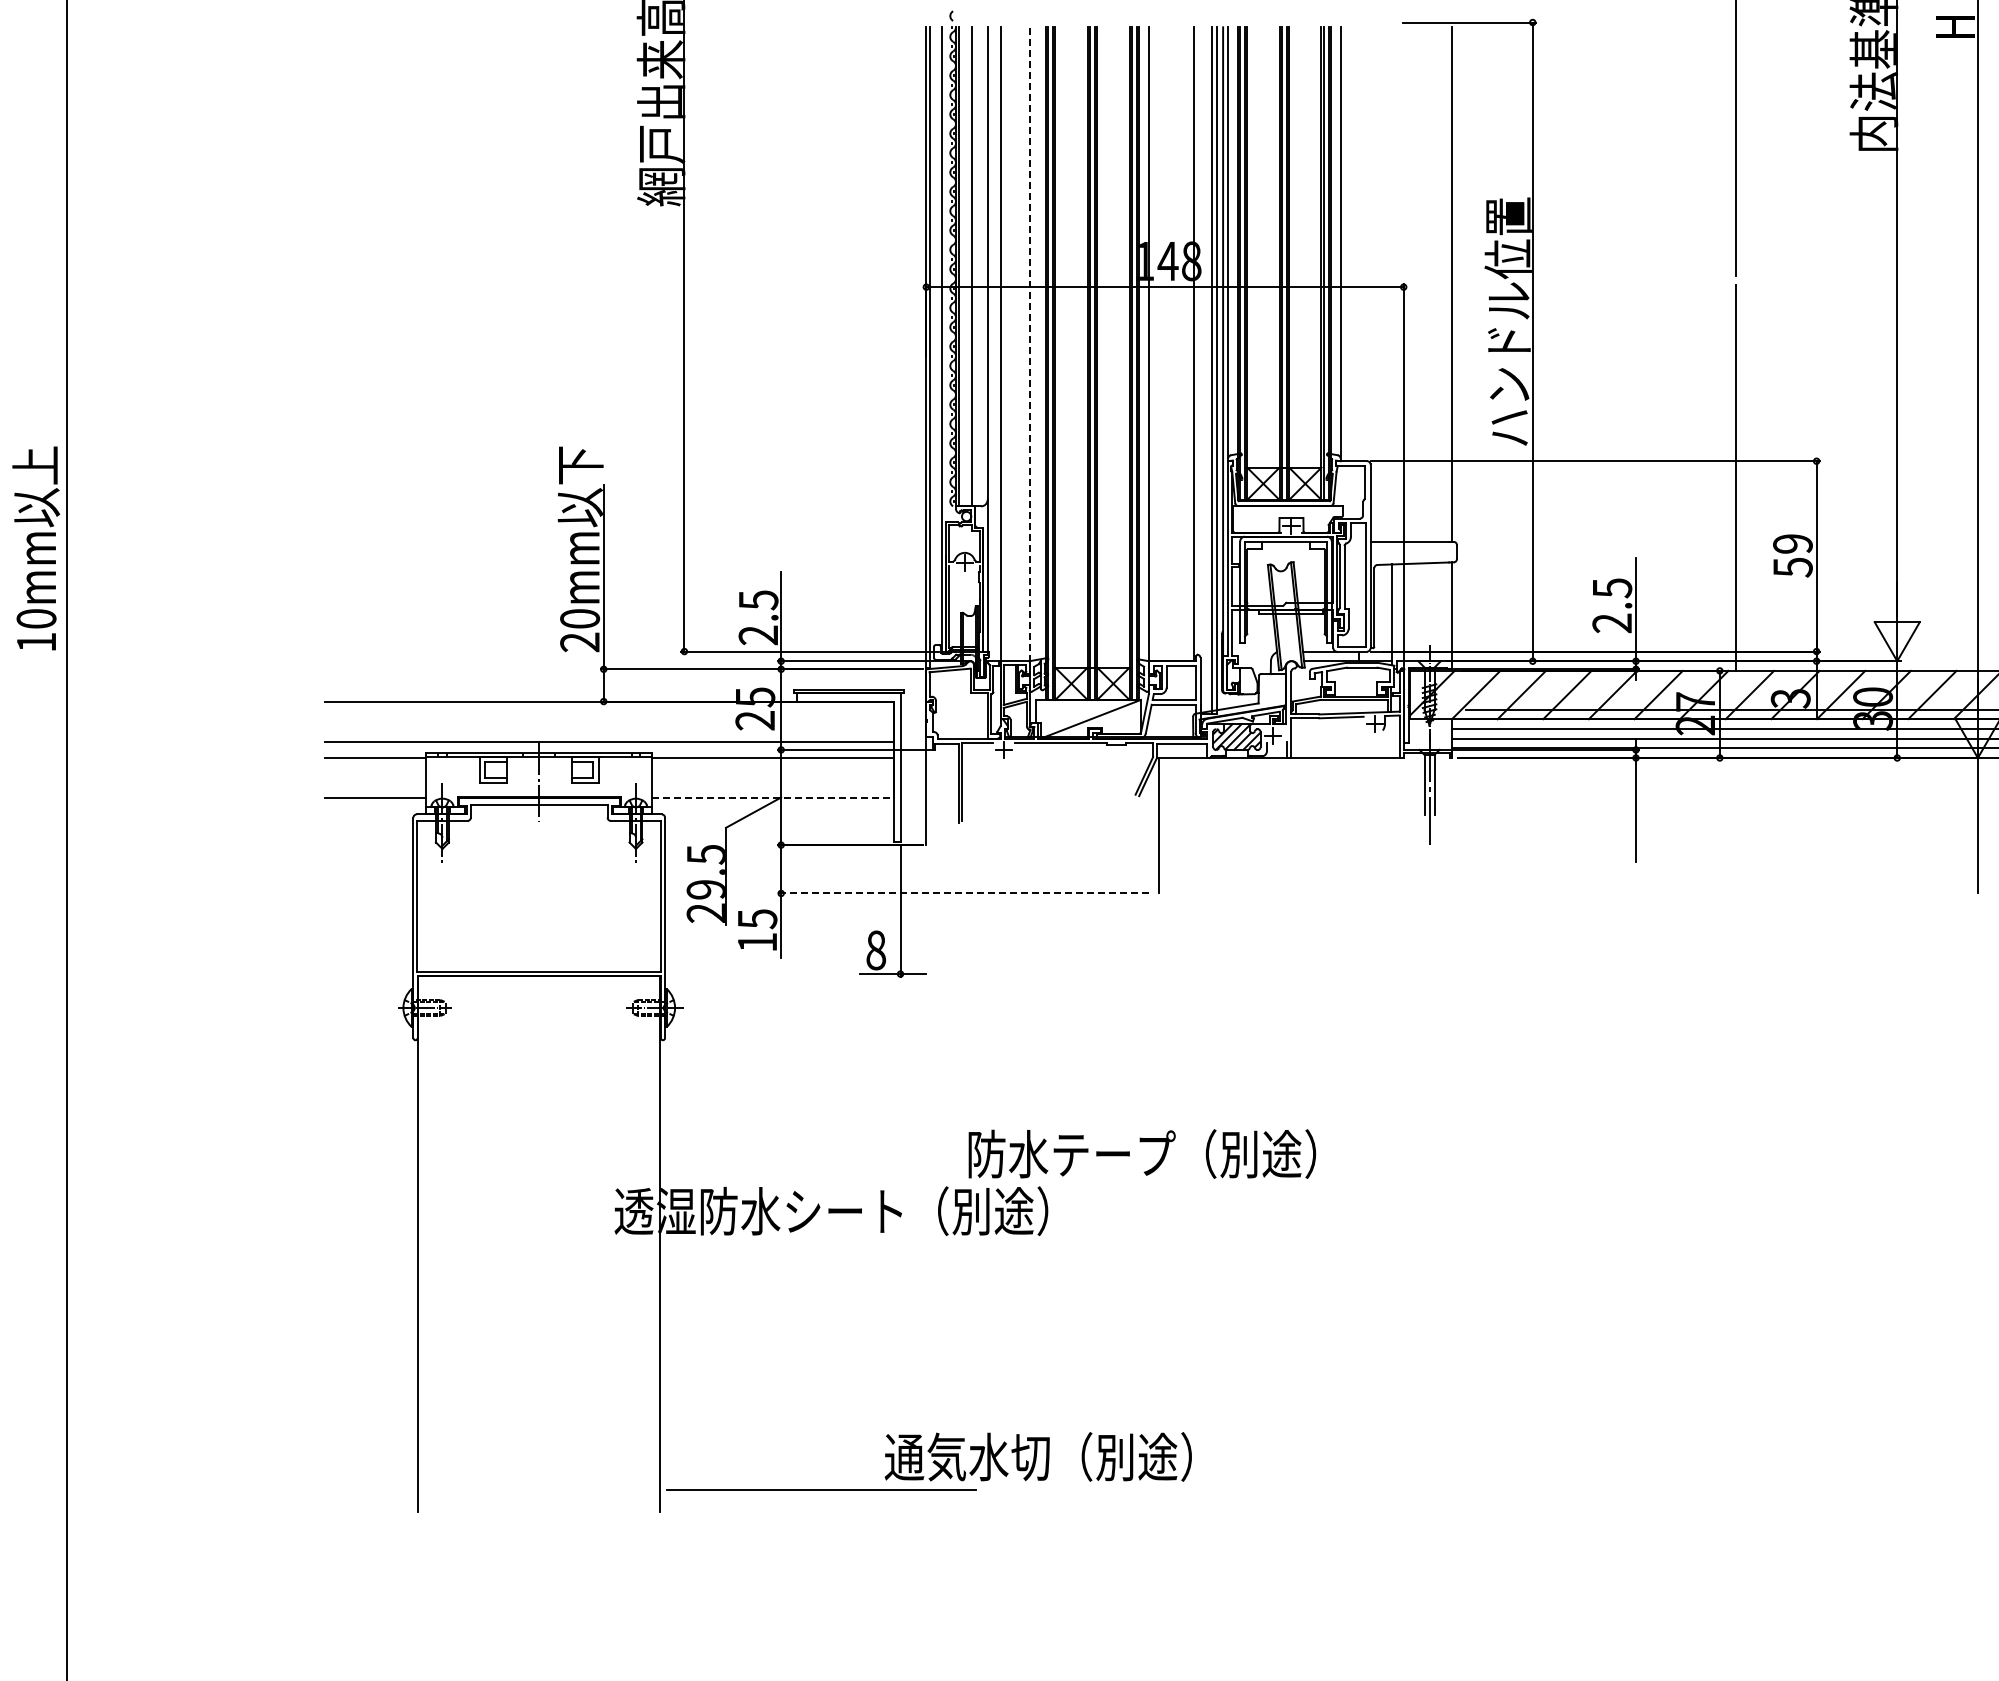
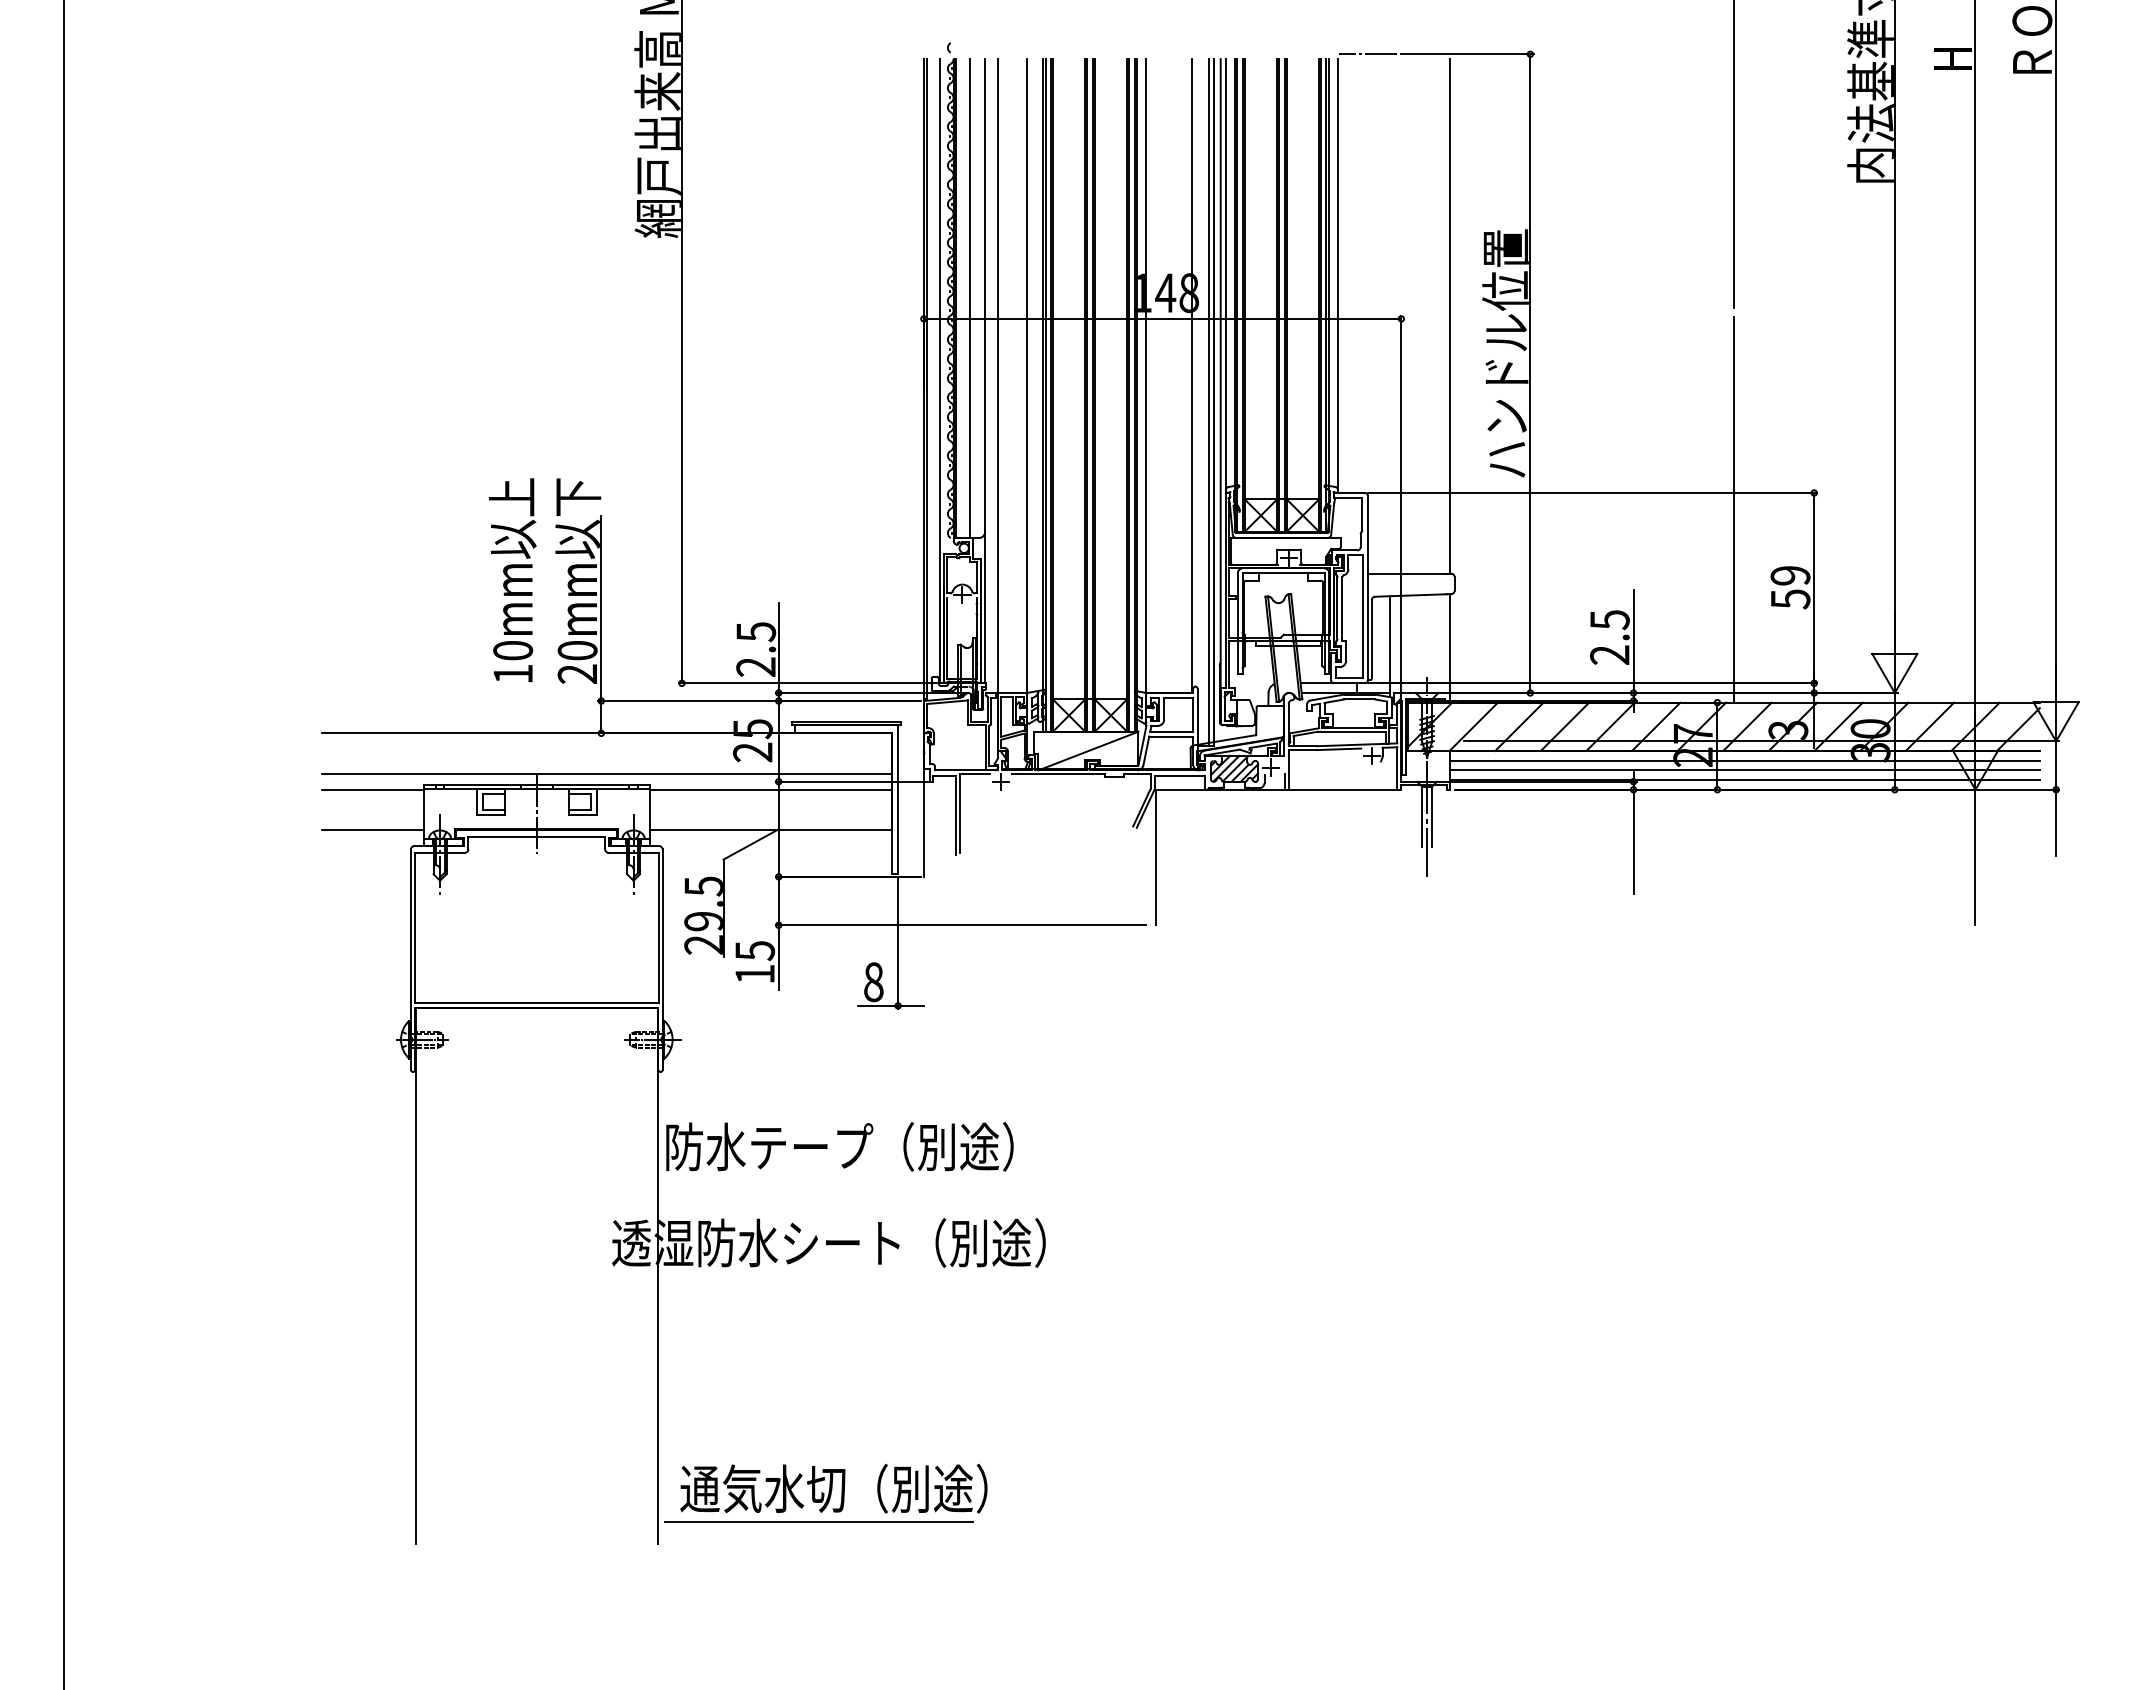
line: (1369, 22) -> (1367, 54), added
line: (1029, 344) -> (1027, 376), dashed -> solid
text: (35, 547) -> (512, 579), moved
line: (772, 798) -> (770, 830), dashed -> solid
line: (962, 893) -> (960, 925), dashed -> solid
text: (1141, 1153) -> (839, 1146), moved
text: (1037, 1456) -> (833, 1488), moved

